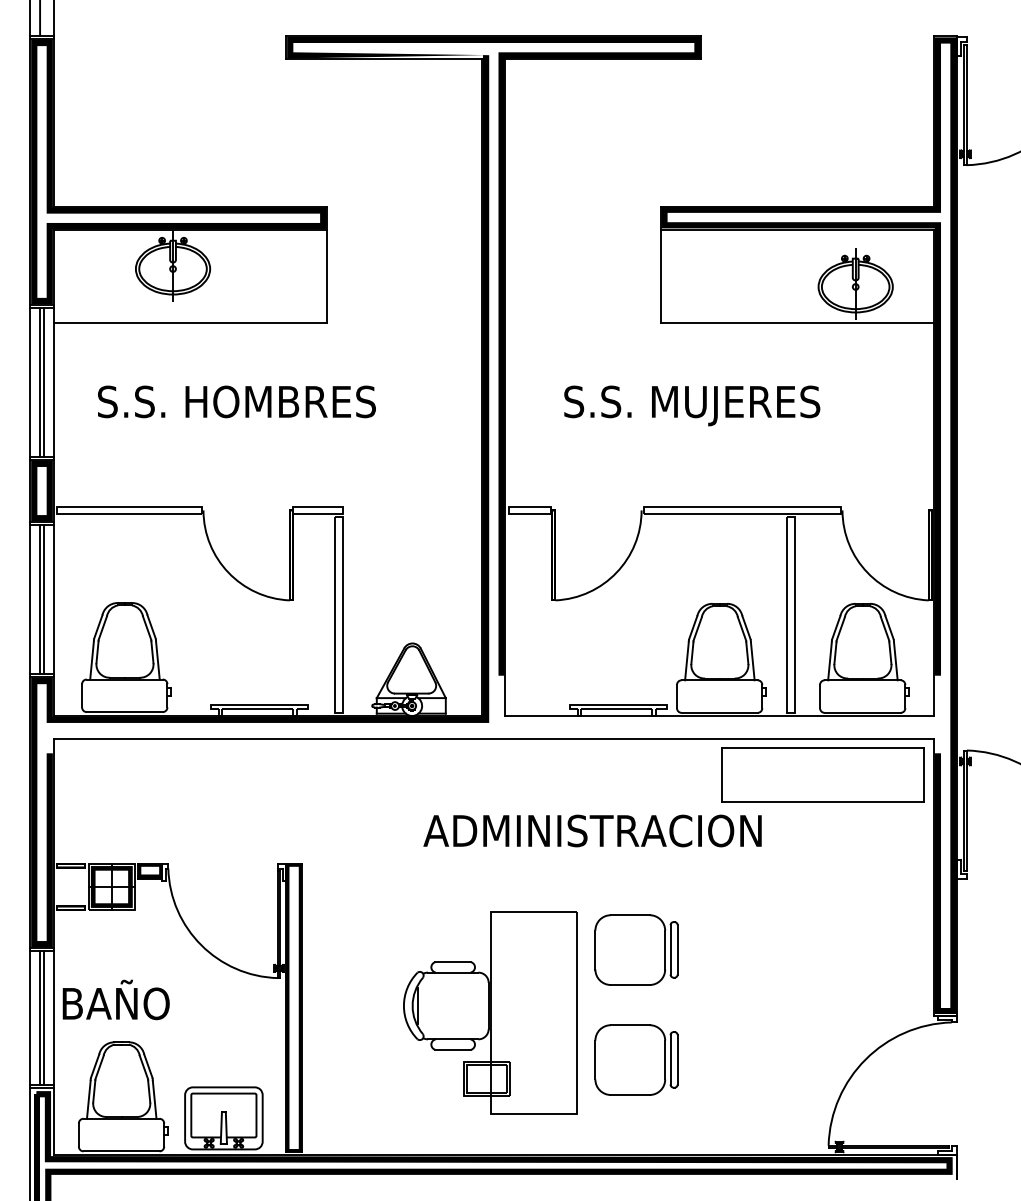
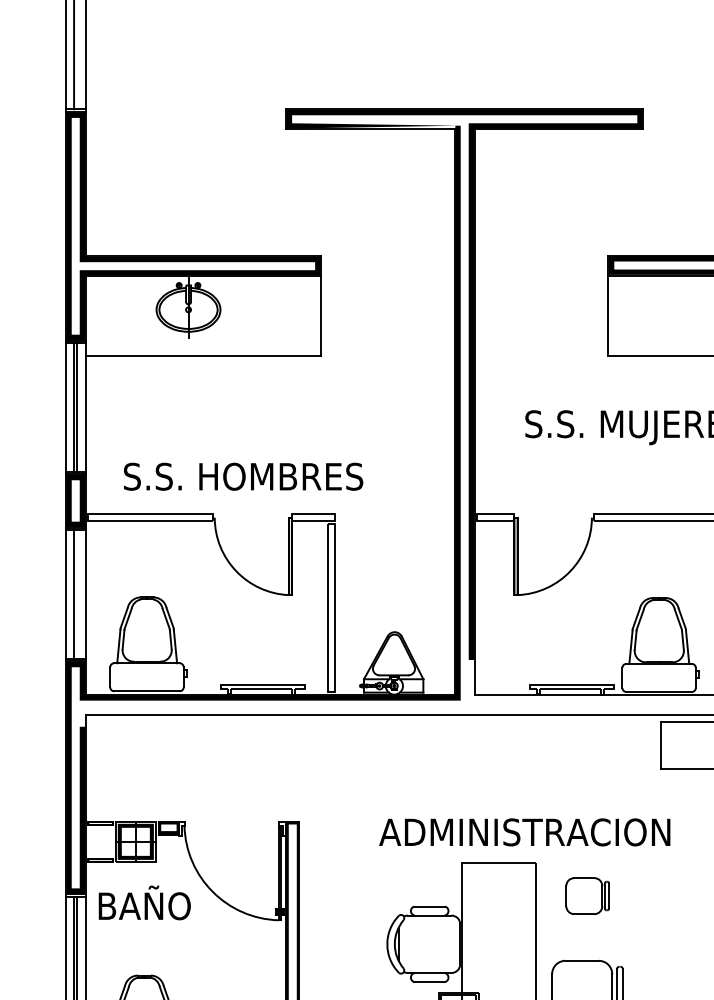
text: (236, 401) -> (243, 476), moved
line: (43, 599) -> (77, 594), removed
text: (592, 830) -> (524, 831), moved
part: (636, 949) -> (587, 895), size x0.6
text: (115, 999) -> (144, 902), moved

